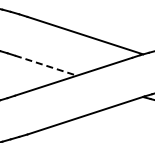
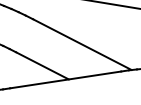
line: (45, 65) -> (42, 65), dashed -> solid

